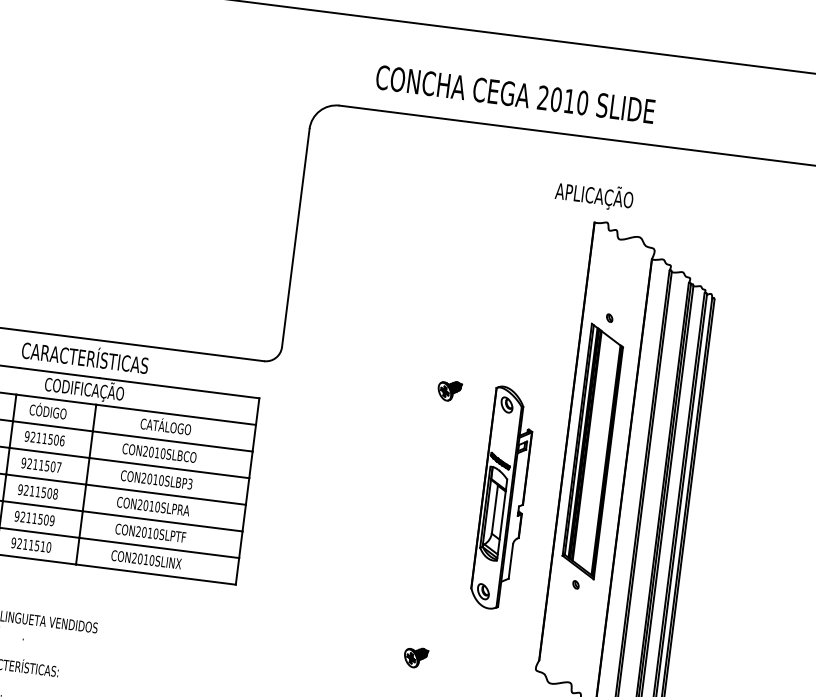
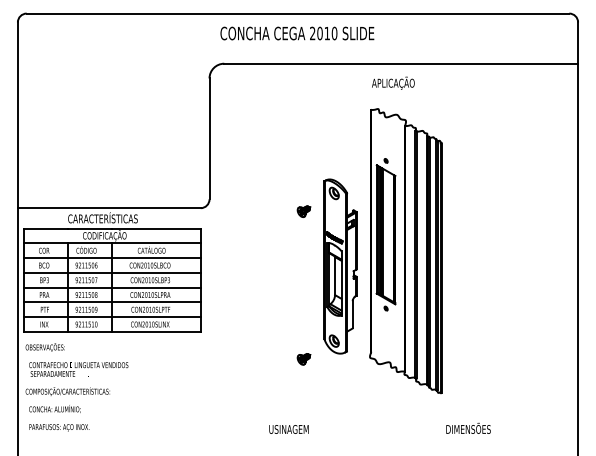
text: (515, 94) -> (297, 33), moved
text: (594, 194) -> (393, 82), moved
part: (503, 498) -> (340, 266), size x1.43

